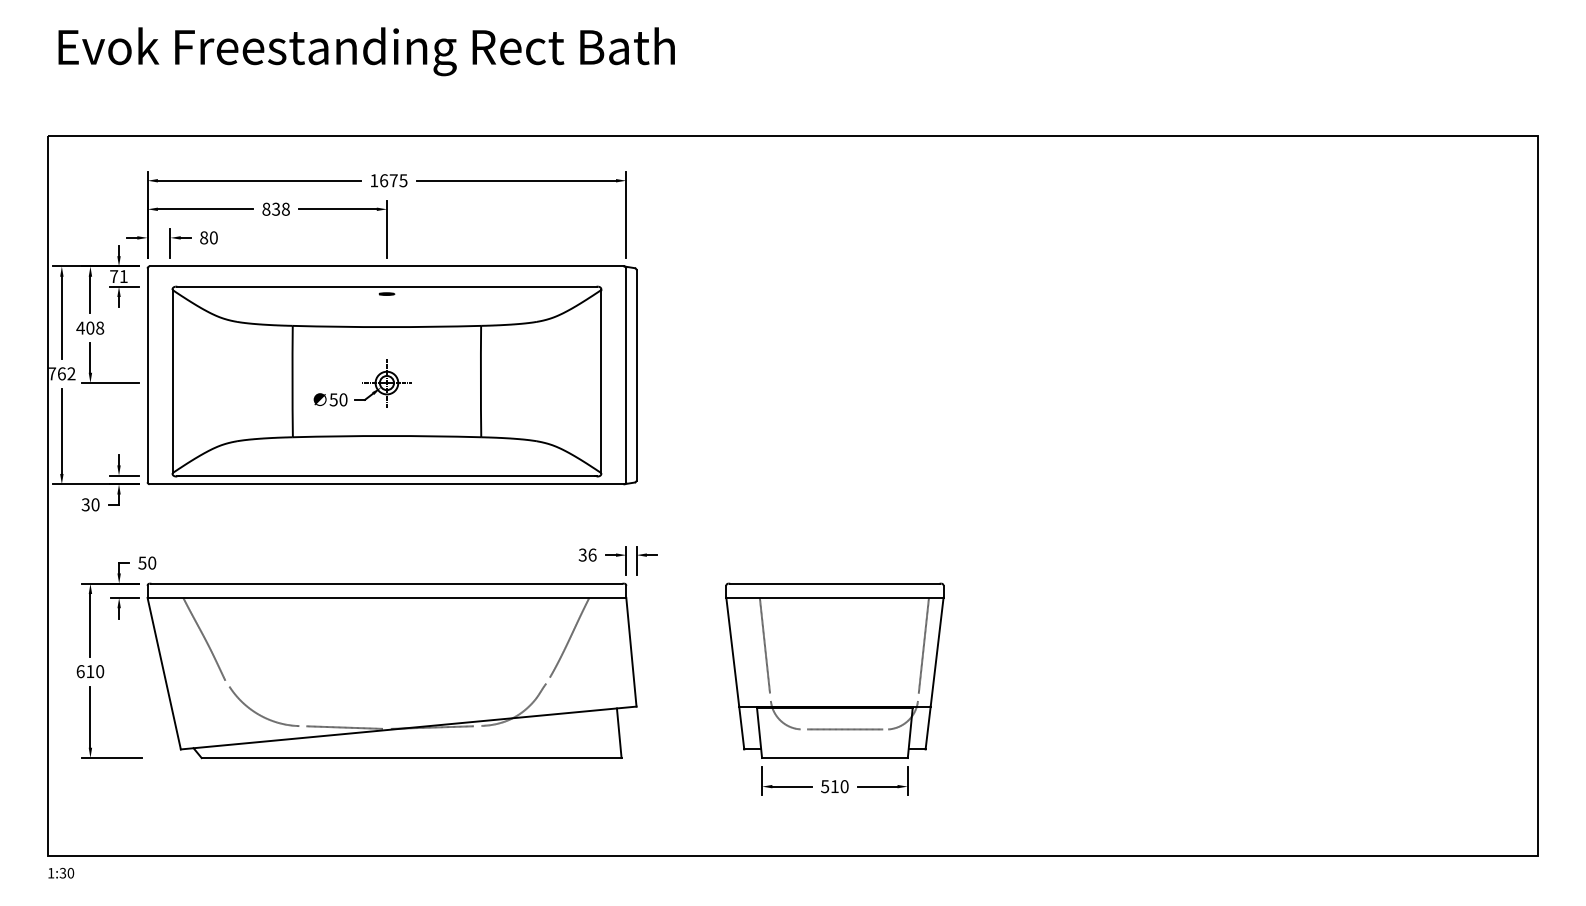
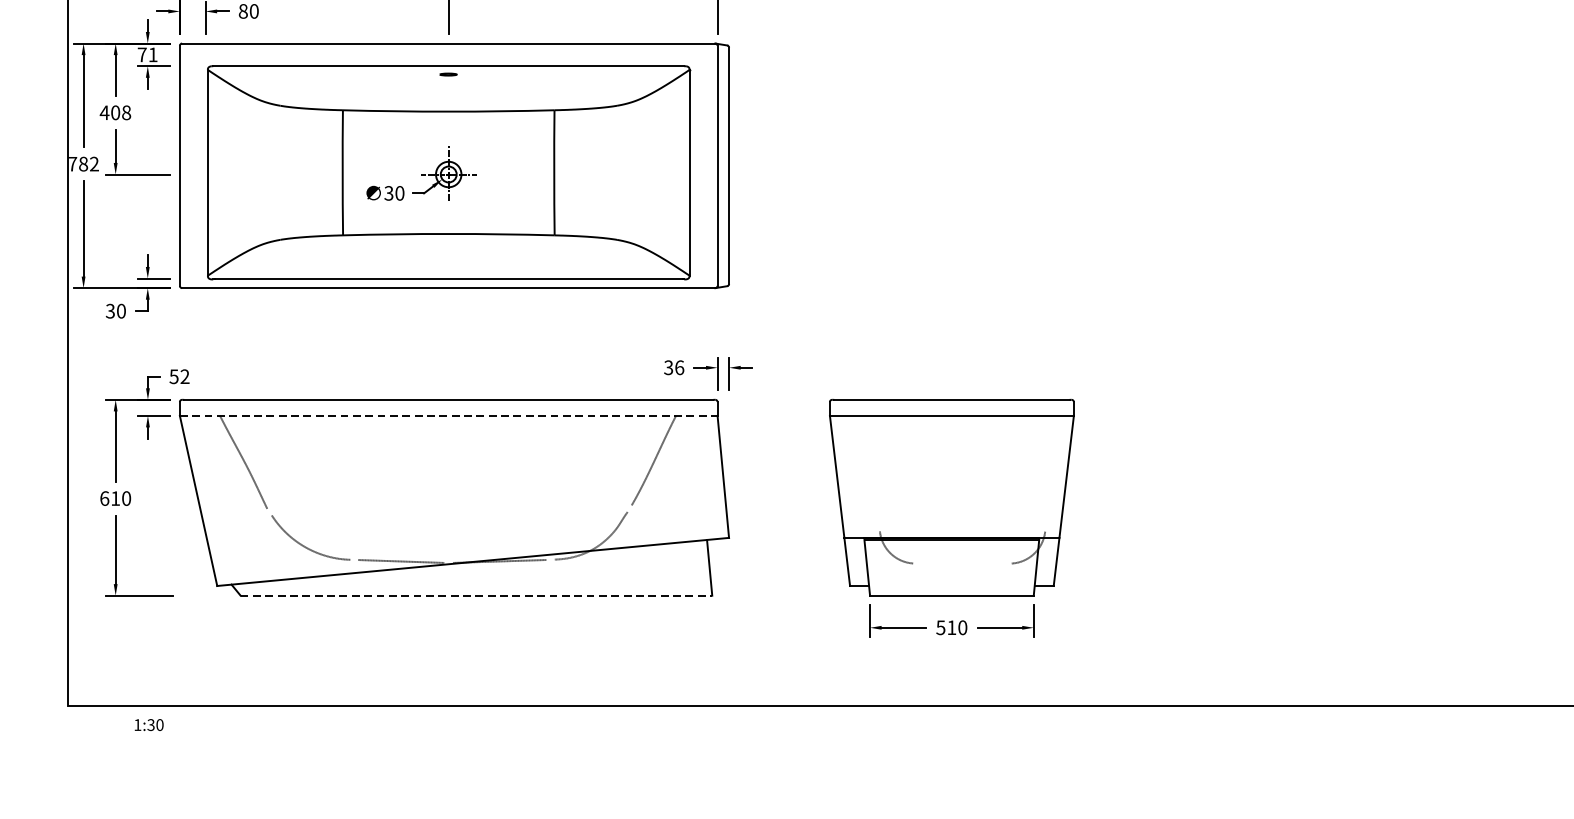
text: (61, 373) -> (83, 163), 762 -> 782
text: (333, 399) -> (388, 192), 50 -> 30
text: (152, 562) -> (185, 376), 50 -> 52
line: (387, 597) -> (449, 415), solid -> dashed
line: (764, 645) -> (872, 469), removed
line: (923, 645) -> (1051, 469), removed
line: (845, 729) -> (963, 563), removed
line: (411, 758) -> (476, 596), solid -> dashed
text: (61, 872) -> (149, 724), moved

